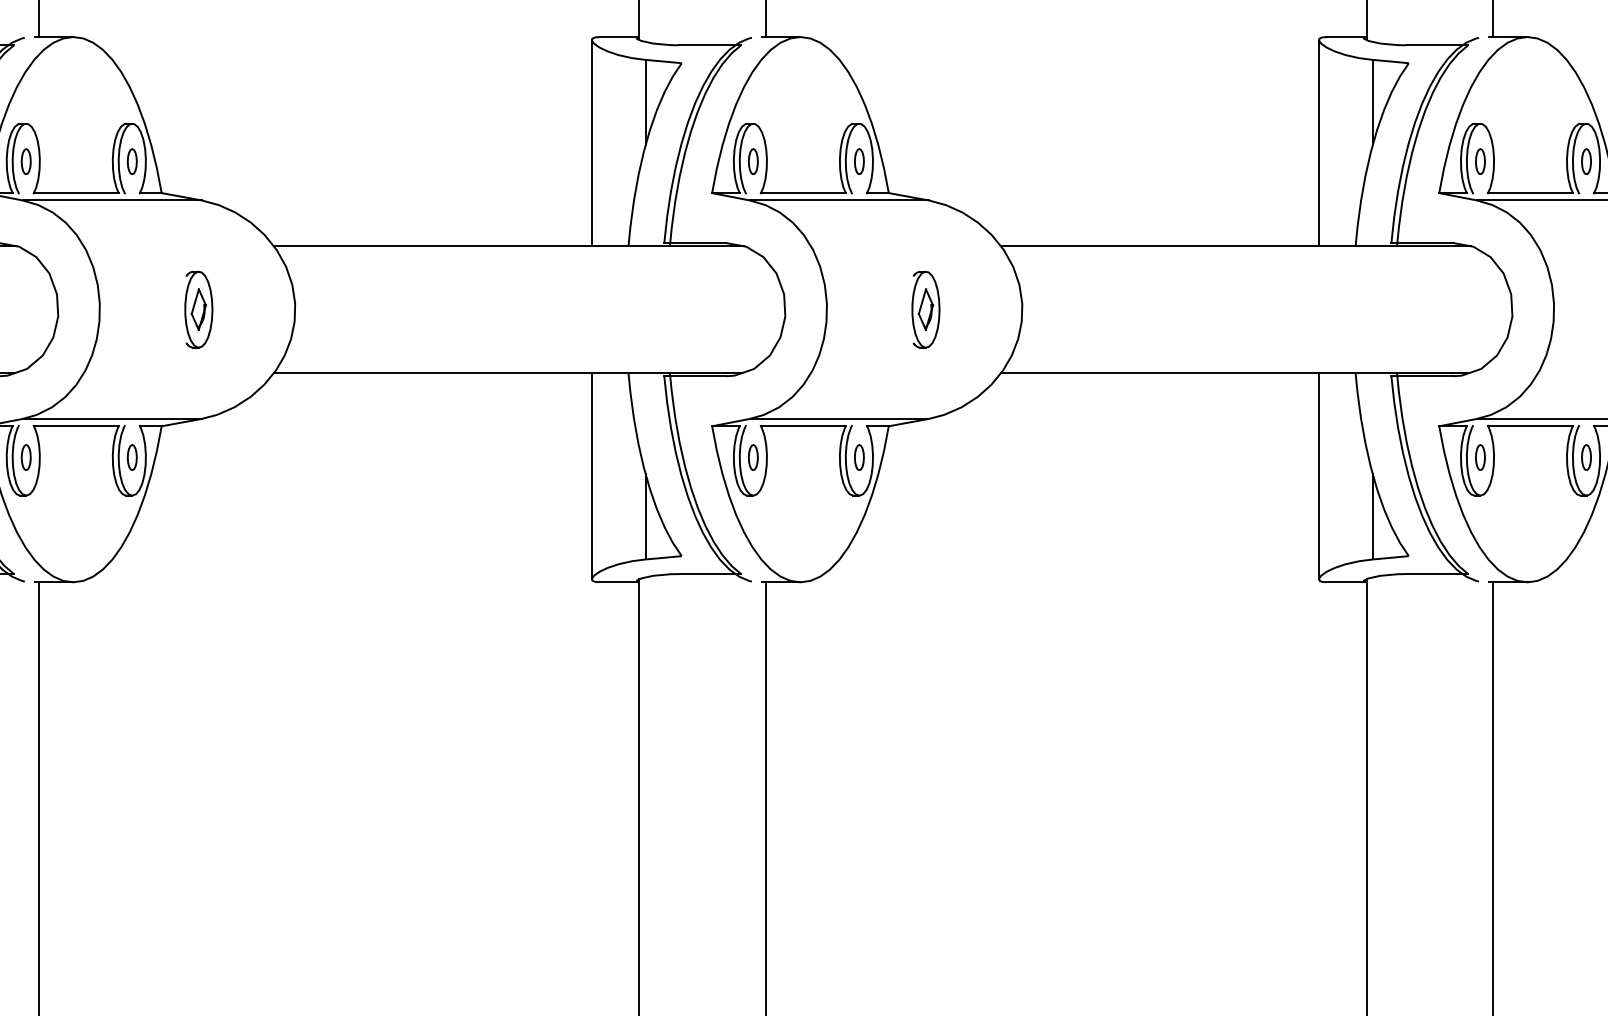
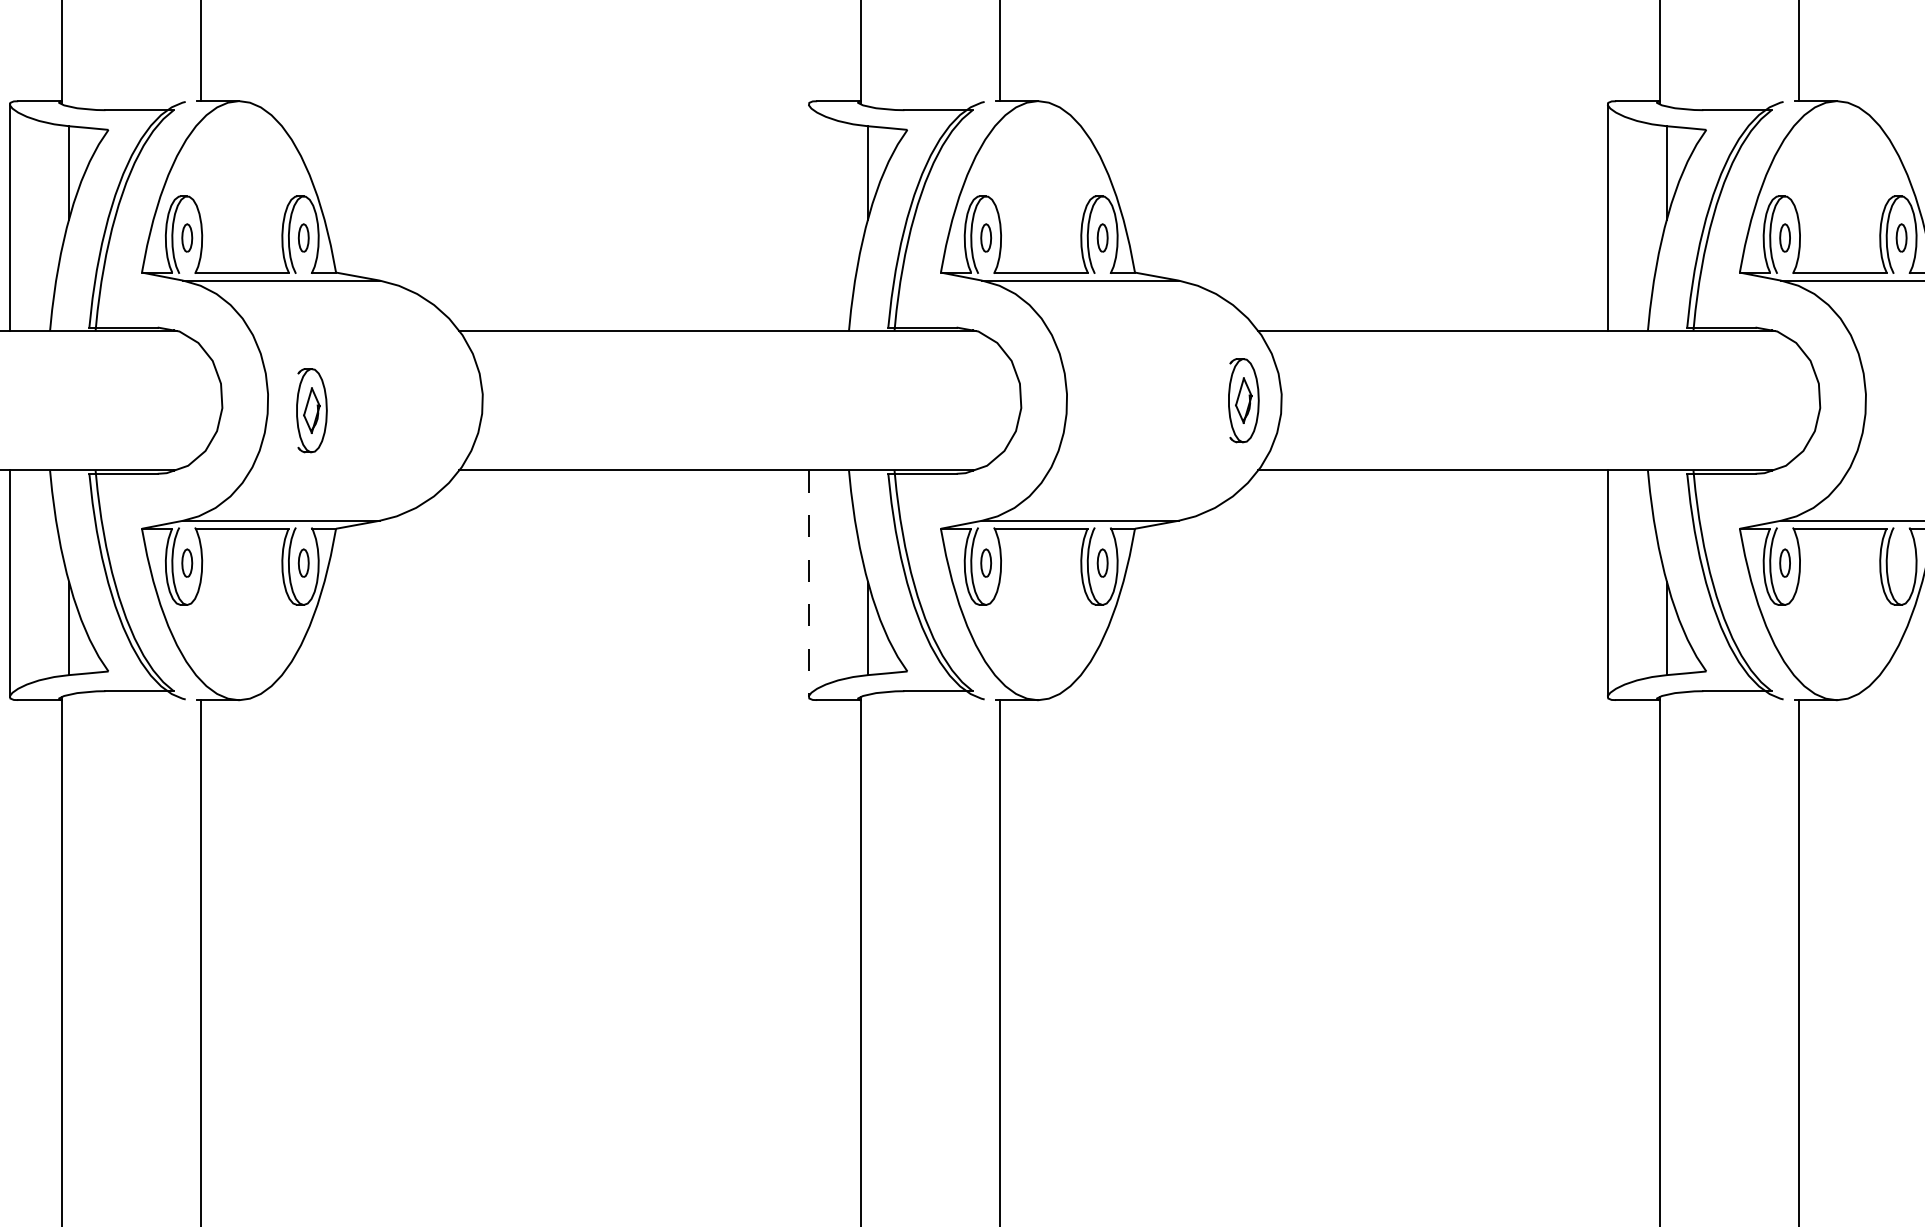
line: (591, 142) -> (808, 217), removed
part: (198, 309) -> (311, 410), moved
part: (925, 309) -> (1243, 400), moved
part: (1586, 456) -> (1901, 562), removed
line: (591, 476) -> (808, 584), solid -> dashed

